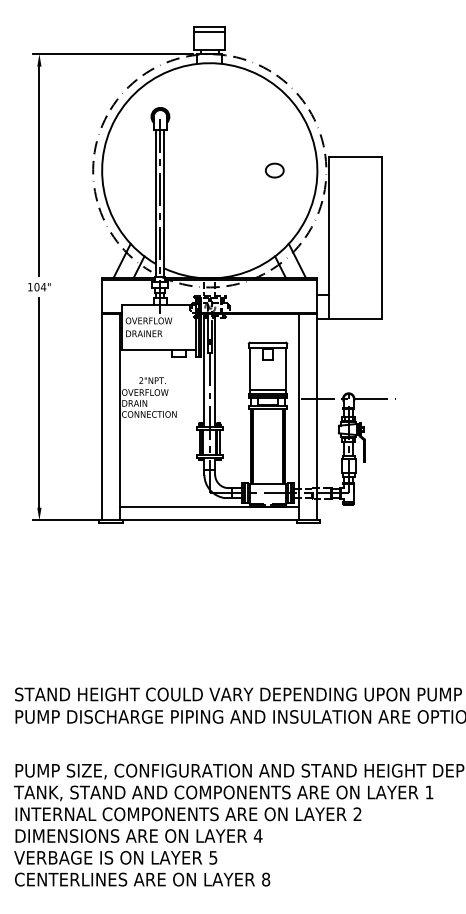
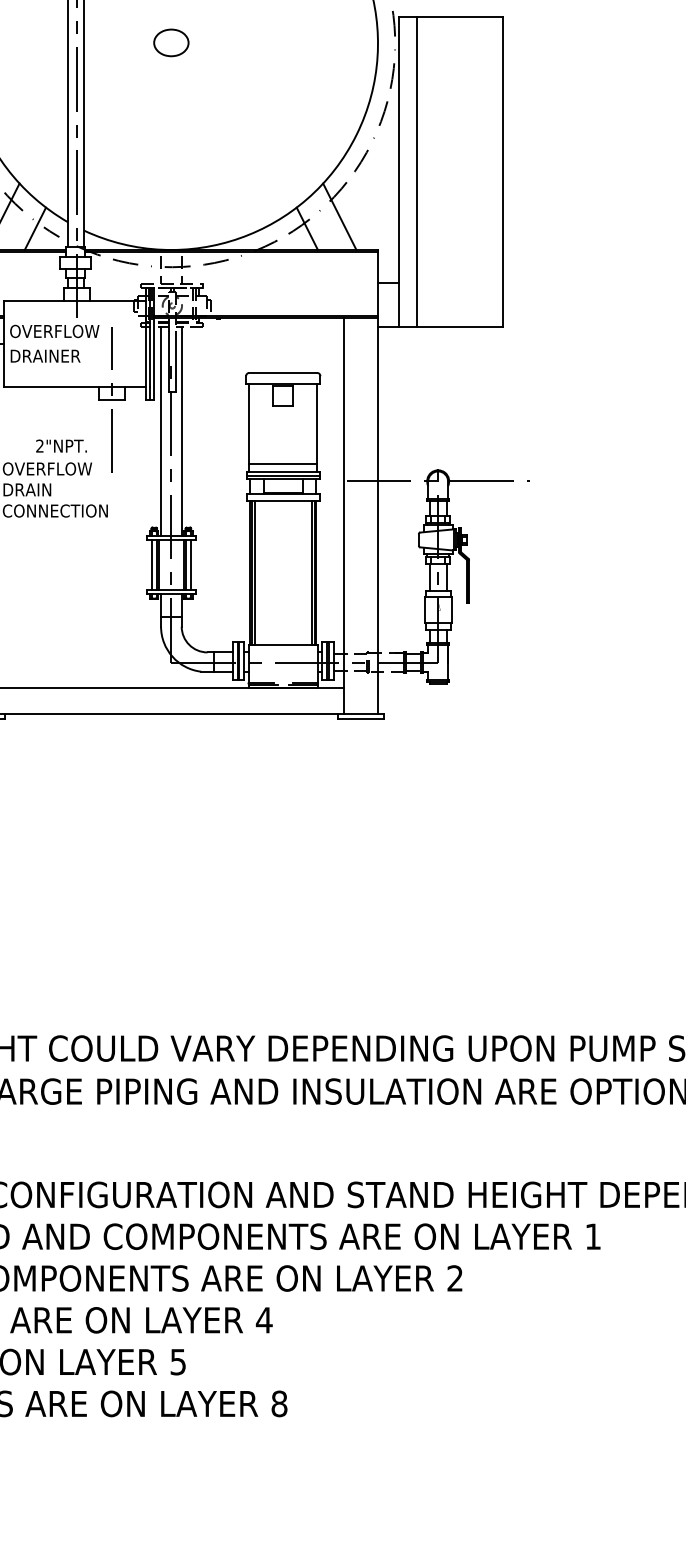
part: (274, 170) -> (170, 42), moved
line: (337, 237) -> (416, 171), added
line: (178, 356) -> (111, 399), added

